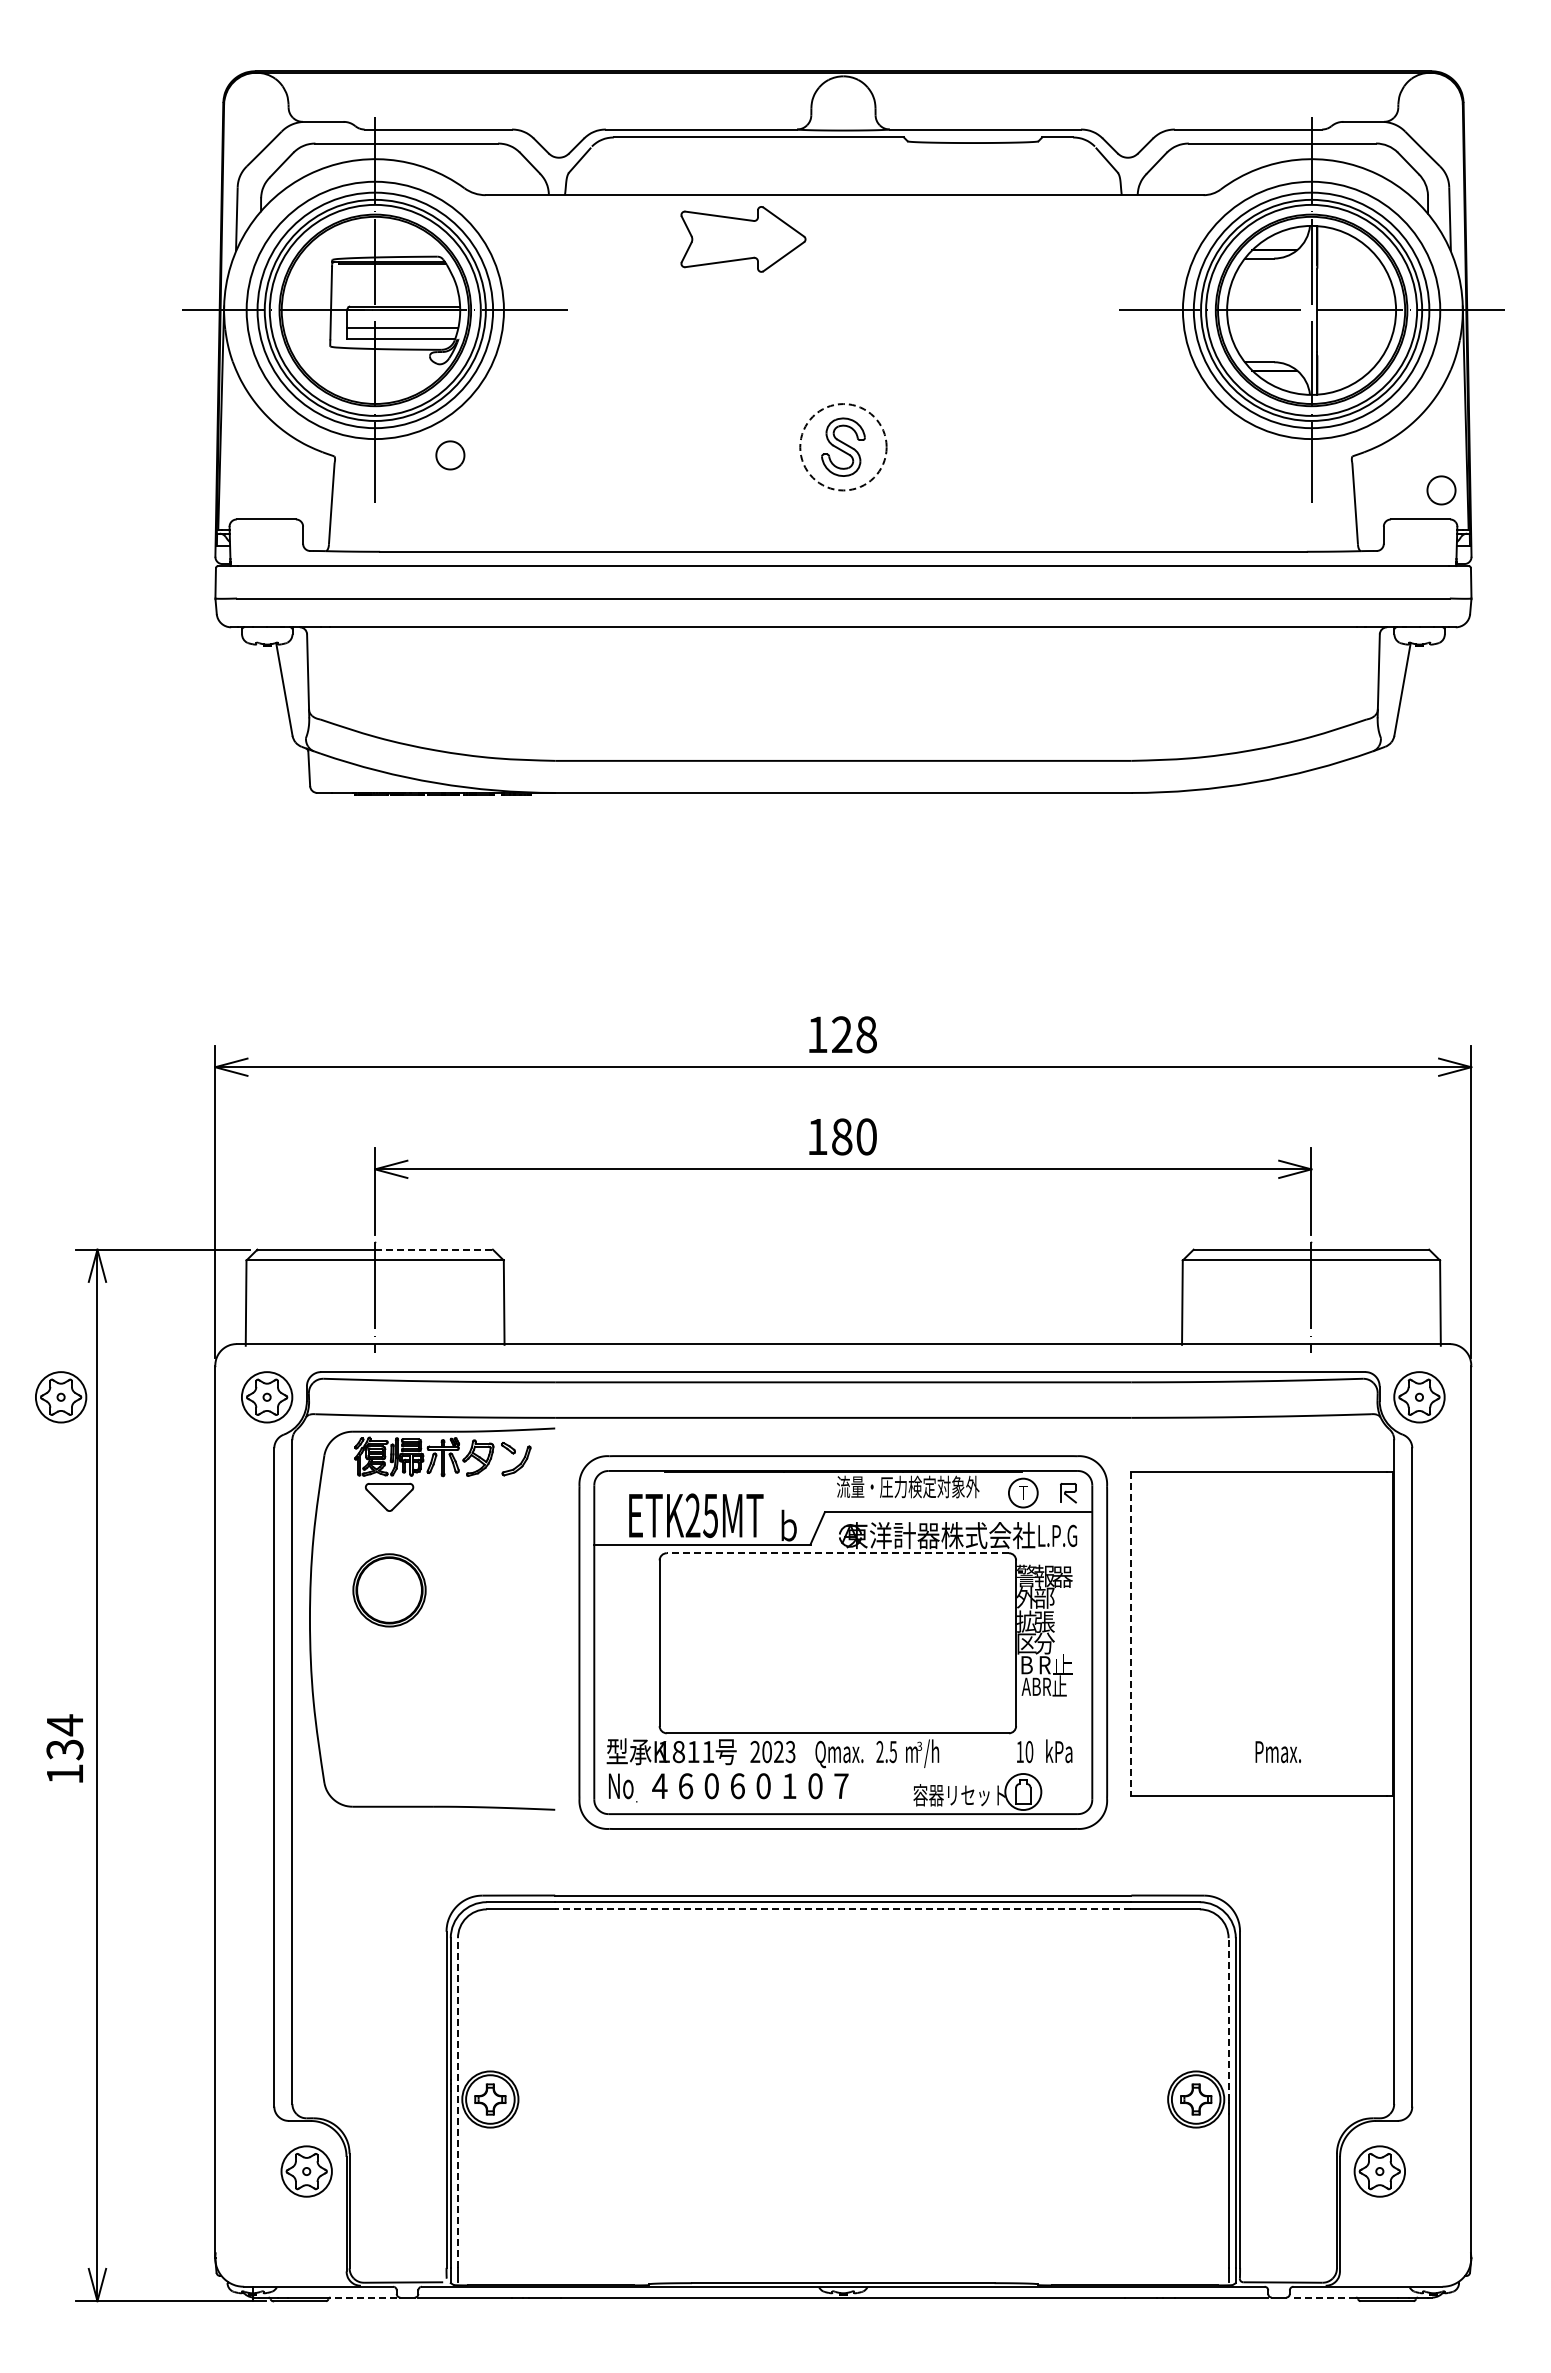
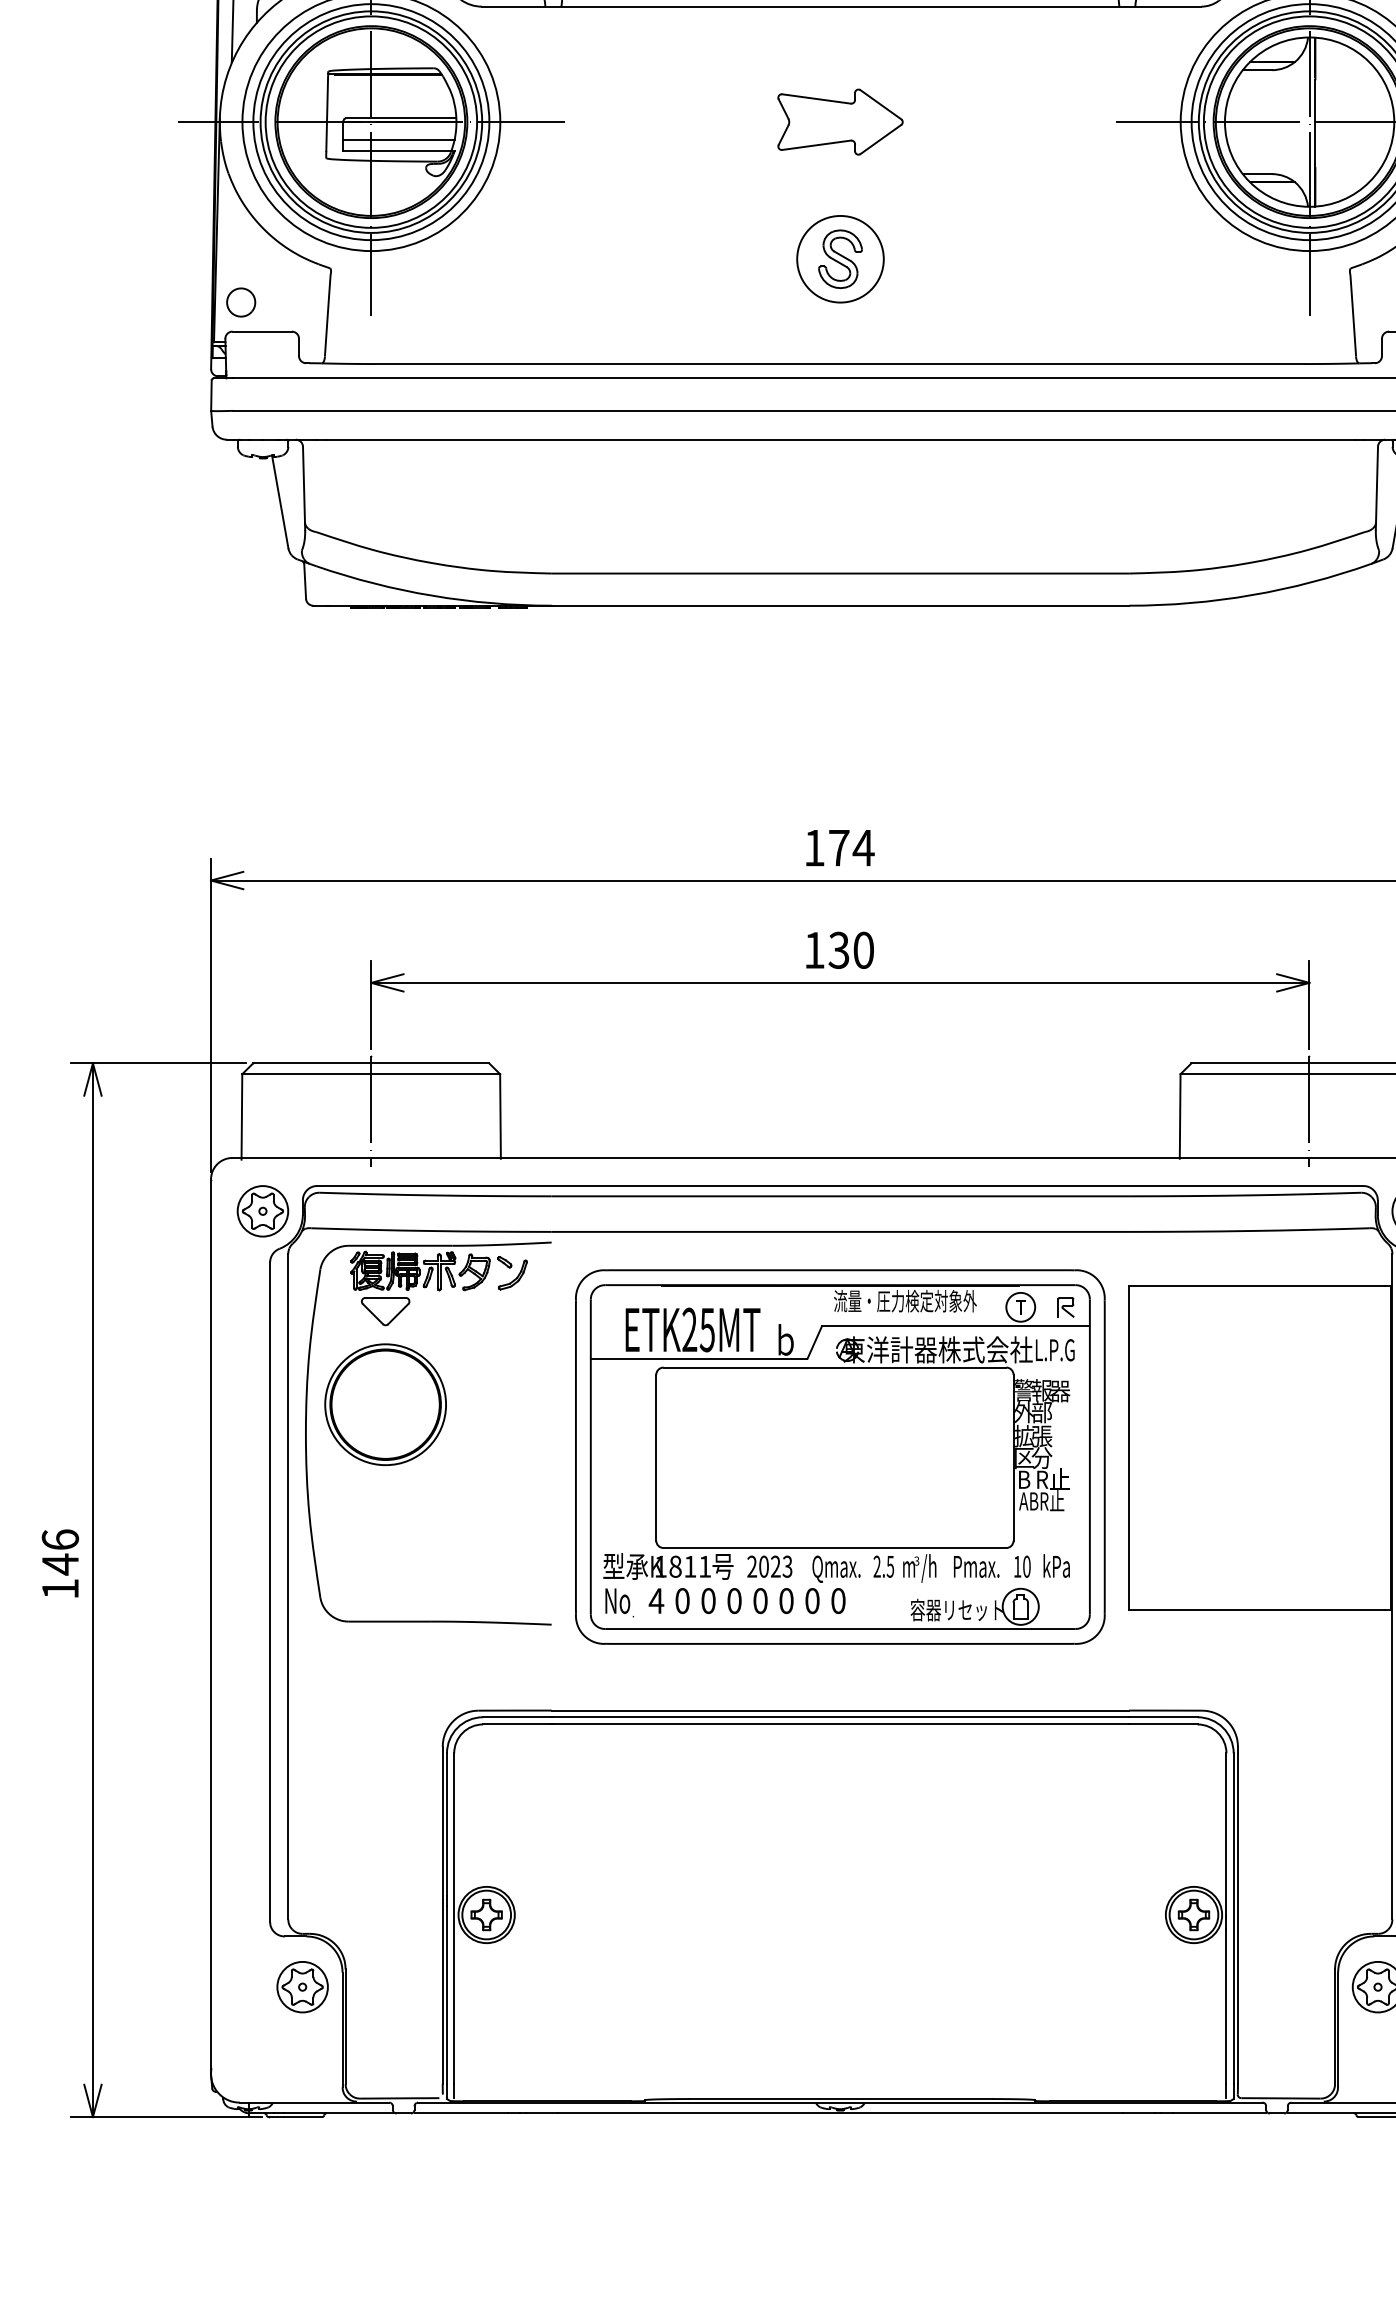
part: (743, 239) -> (840, 122), moved
circle: (843, 447) -> (840, 259), dashed -> solid
part: (450, 455) -> (241, 302), moved
text: (854, 1034) -> (851, 847), 128 -> 174
text: (841, 1136) -> (838, 949), 180 -> 130
line: (434, 1249) -> (430, 1063), dashed -> solid
part: (61, 1397) -> (56, 1211), removed
line: (837, 1553) -> (834, 1367), dashed -> solid
part: (389, 1590) -> (385, 1404), size x1.67
line: (1131, 1634) -> (1129, 1449), dashed -> solid
text: (64, 1737) -> (59, 1552), 134 -> 146
text: (1278, 1752) -> (976, 1567), moved
text: (686, 1786) -> (683, 1601), 6 -> 0
text: (737, 1786) -> (734, 1601), 6 -> 0
text: (789, 1786) -> (786, 1601), 1 -> 0
text: (841, 1786) -> (838, 1601), 7 -> 0
line: (842, 1909) -> (839, 1724), dashed -> solid
line: (1228, 2018) -> (1226, 1833), dashed -> solid
line: (457, 2103) -> (453, 1918), dashed -> solid
line: (363, 2297) -> (359, 2113), dashed -> solid
line: (1322, 2297) -> (1320, 2113), dashed -> solid

